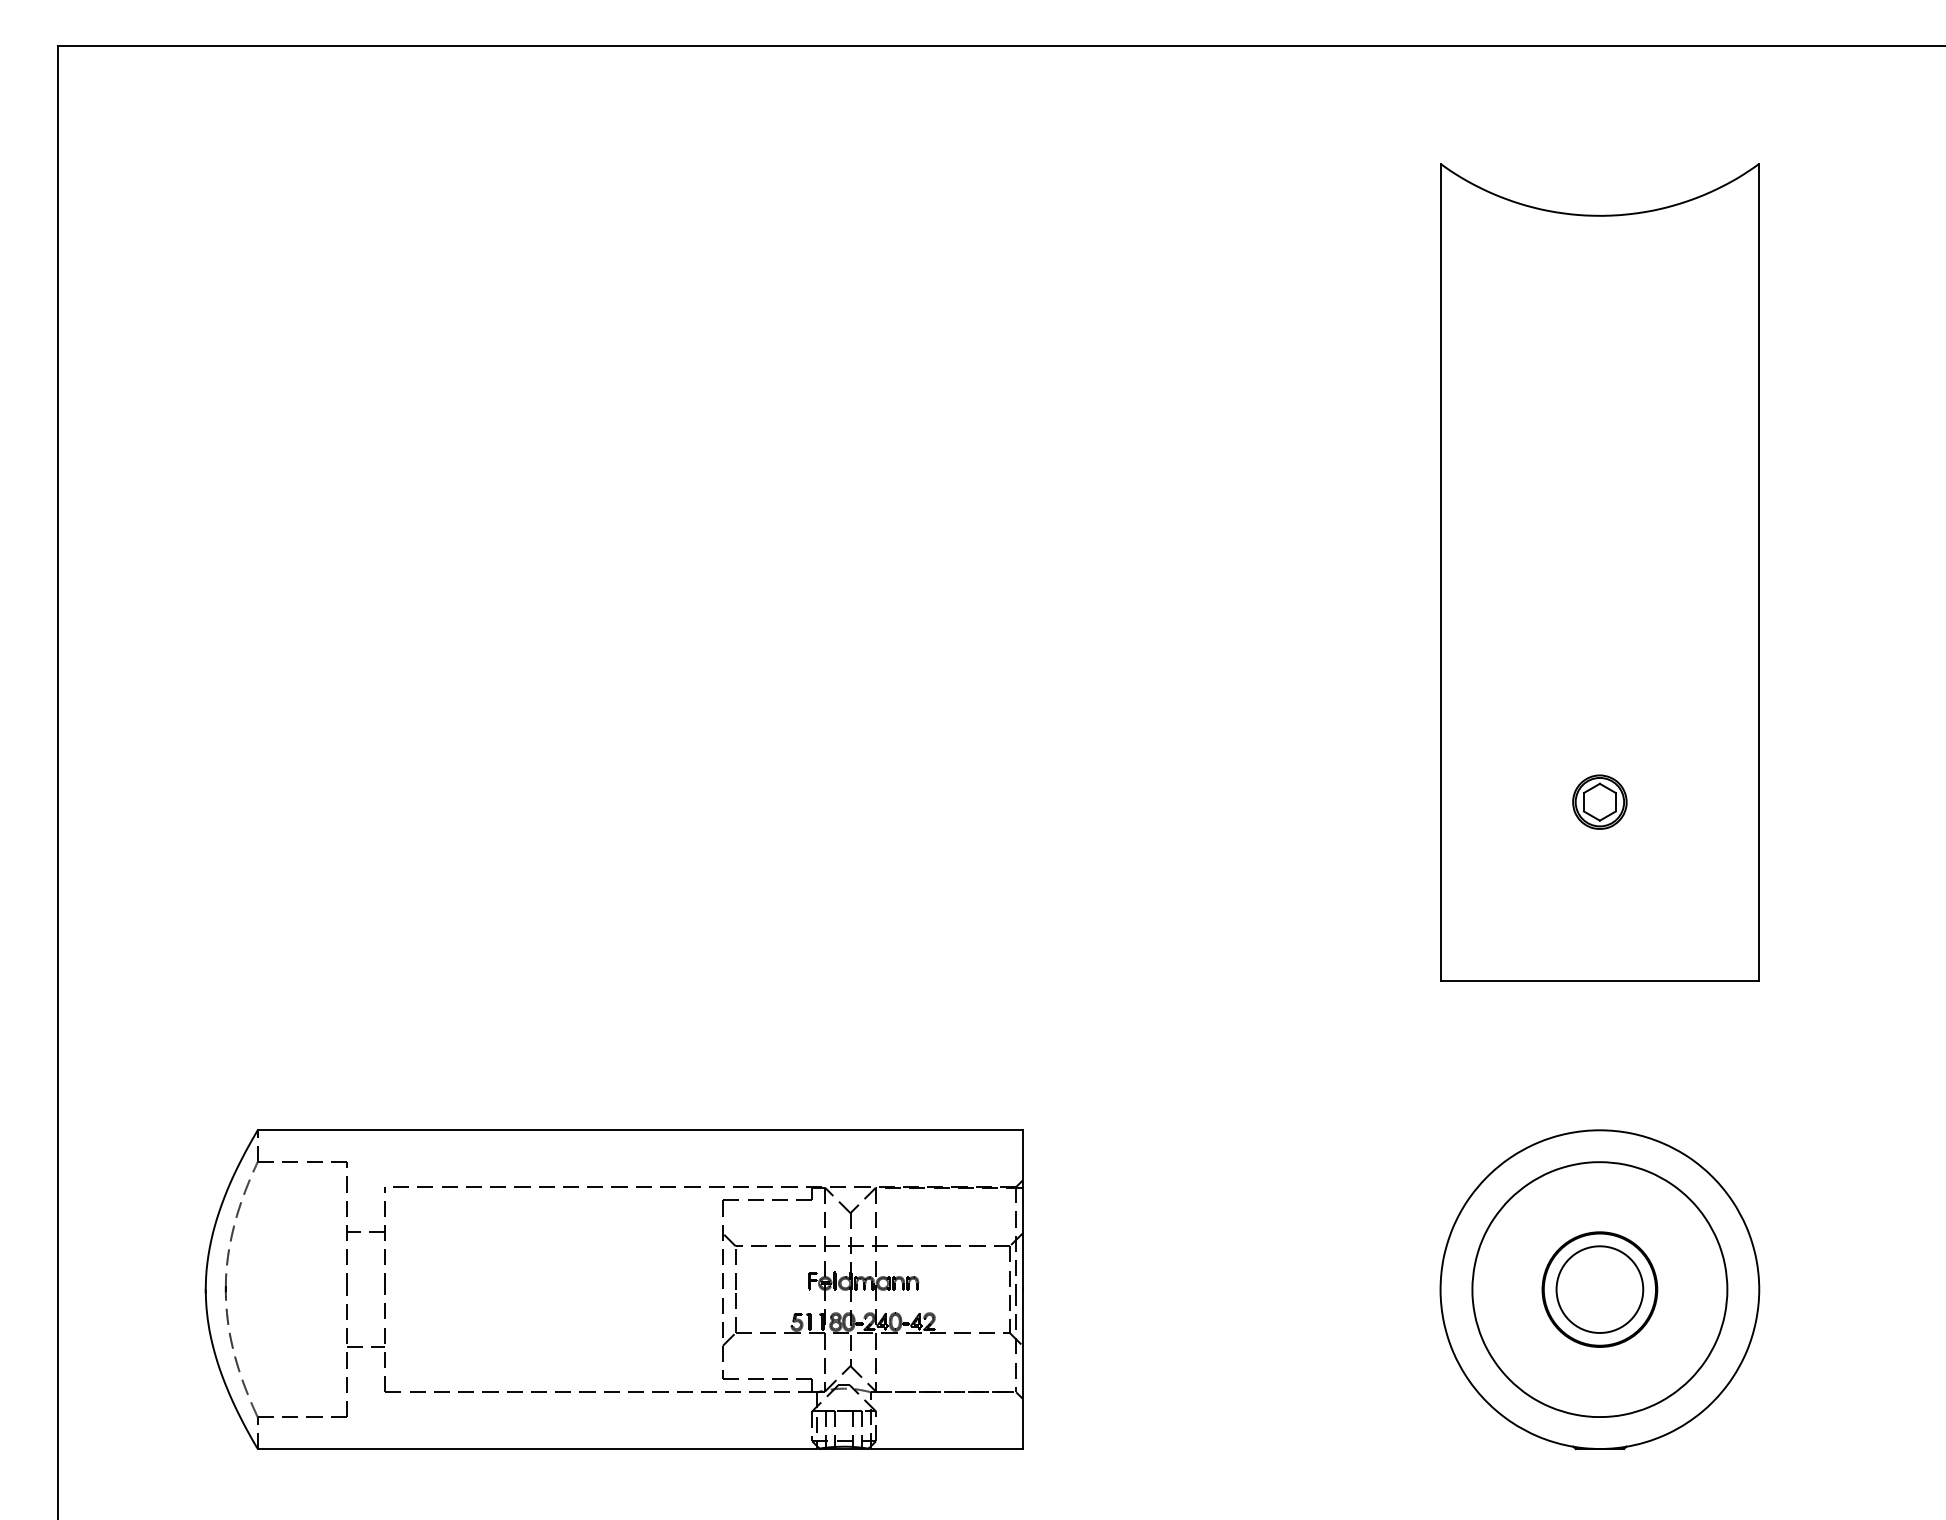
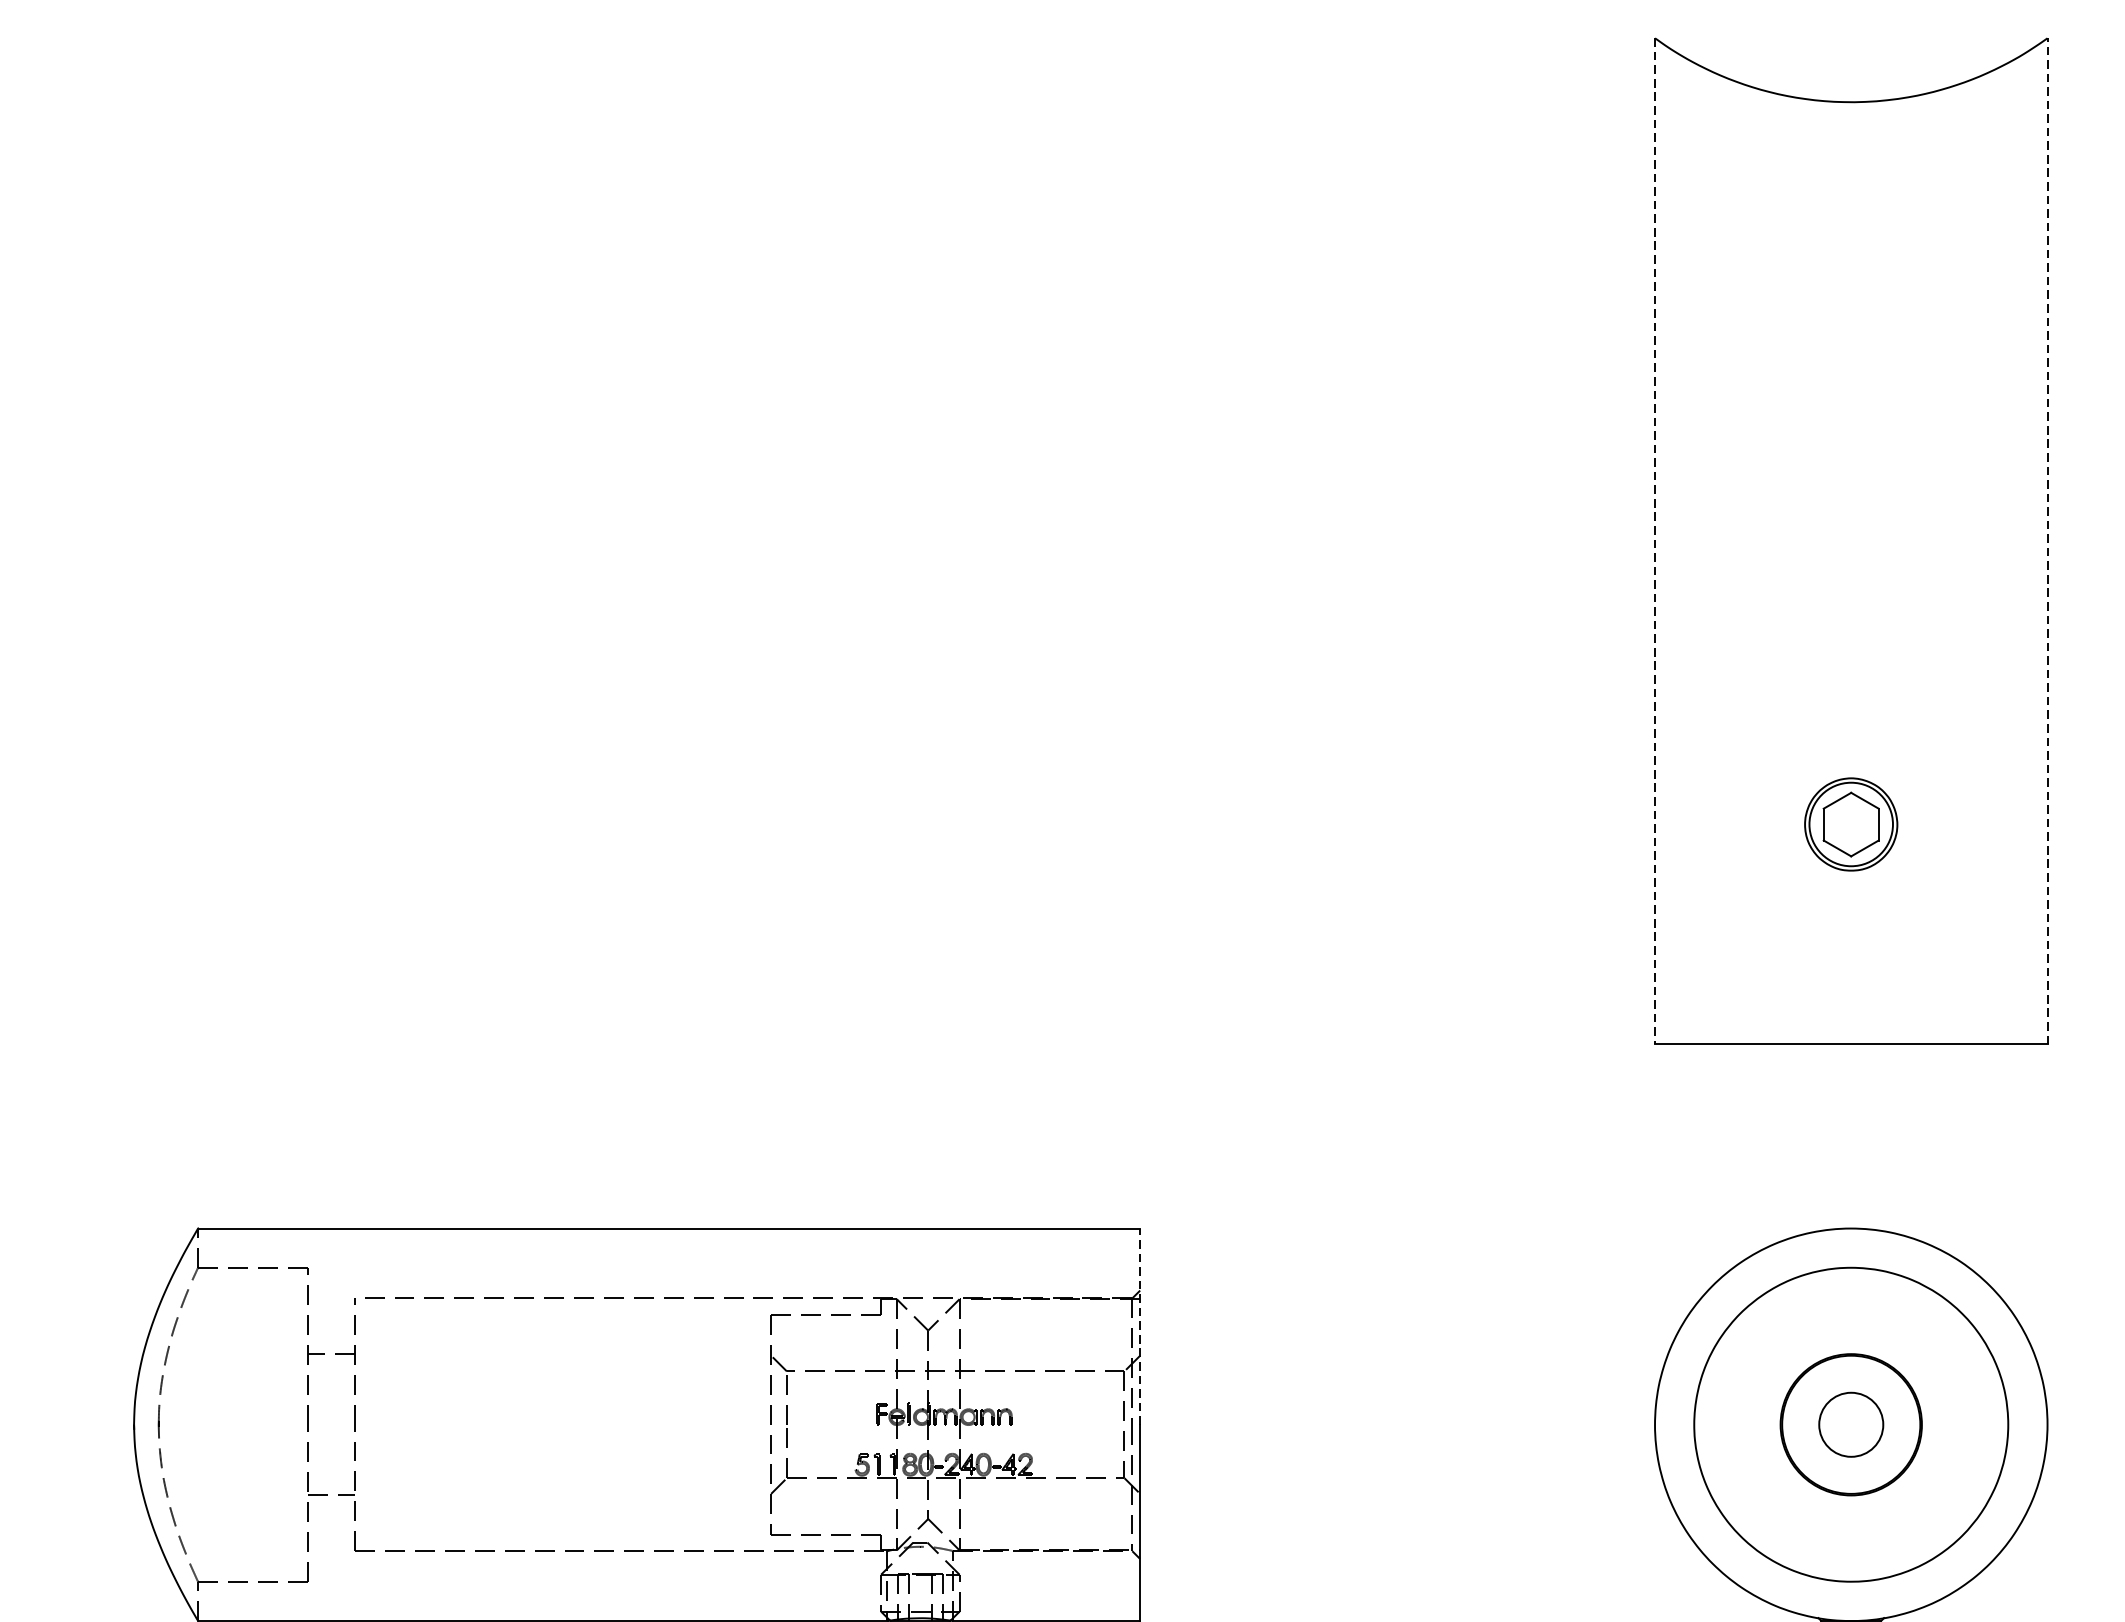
line: (1759, 571) -> (2047, 540), solid -> dashed
line: (1440, 572) -> (1654, 541), solid -> dashed
part: (1599, 801) -> (1850, 823), size x1.4
line: (1022, 1209) -> (1140, 1326), solid -> dashed
circle: (1599, 1289) -> (1850, 1424), size x0.6

